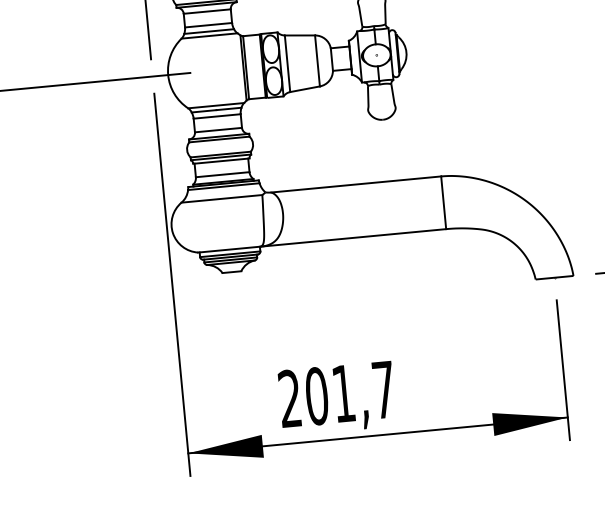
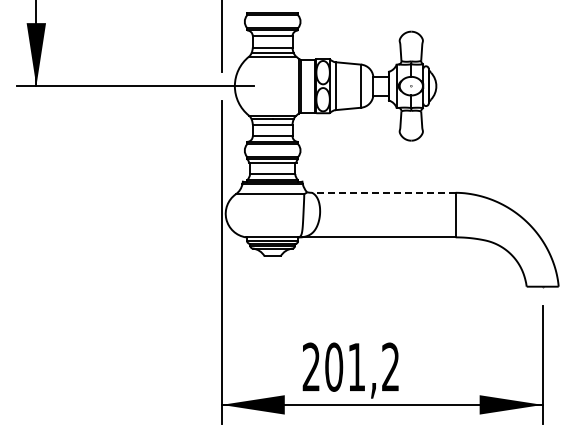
line: (355, 184) -> (383, 192), solid -> dashed
text: (383, 389) -> (390, 366), 201,7 -> 201,2

